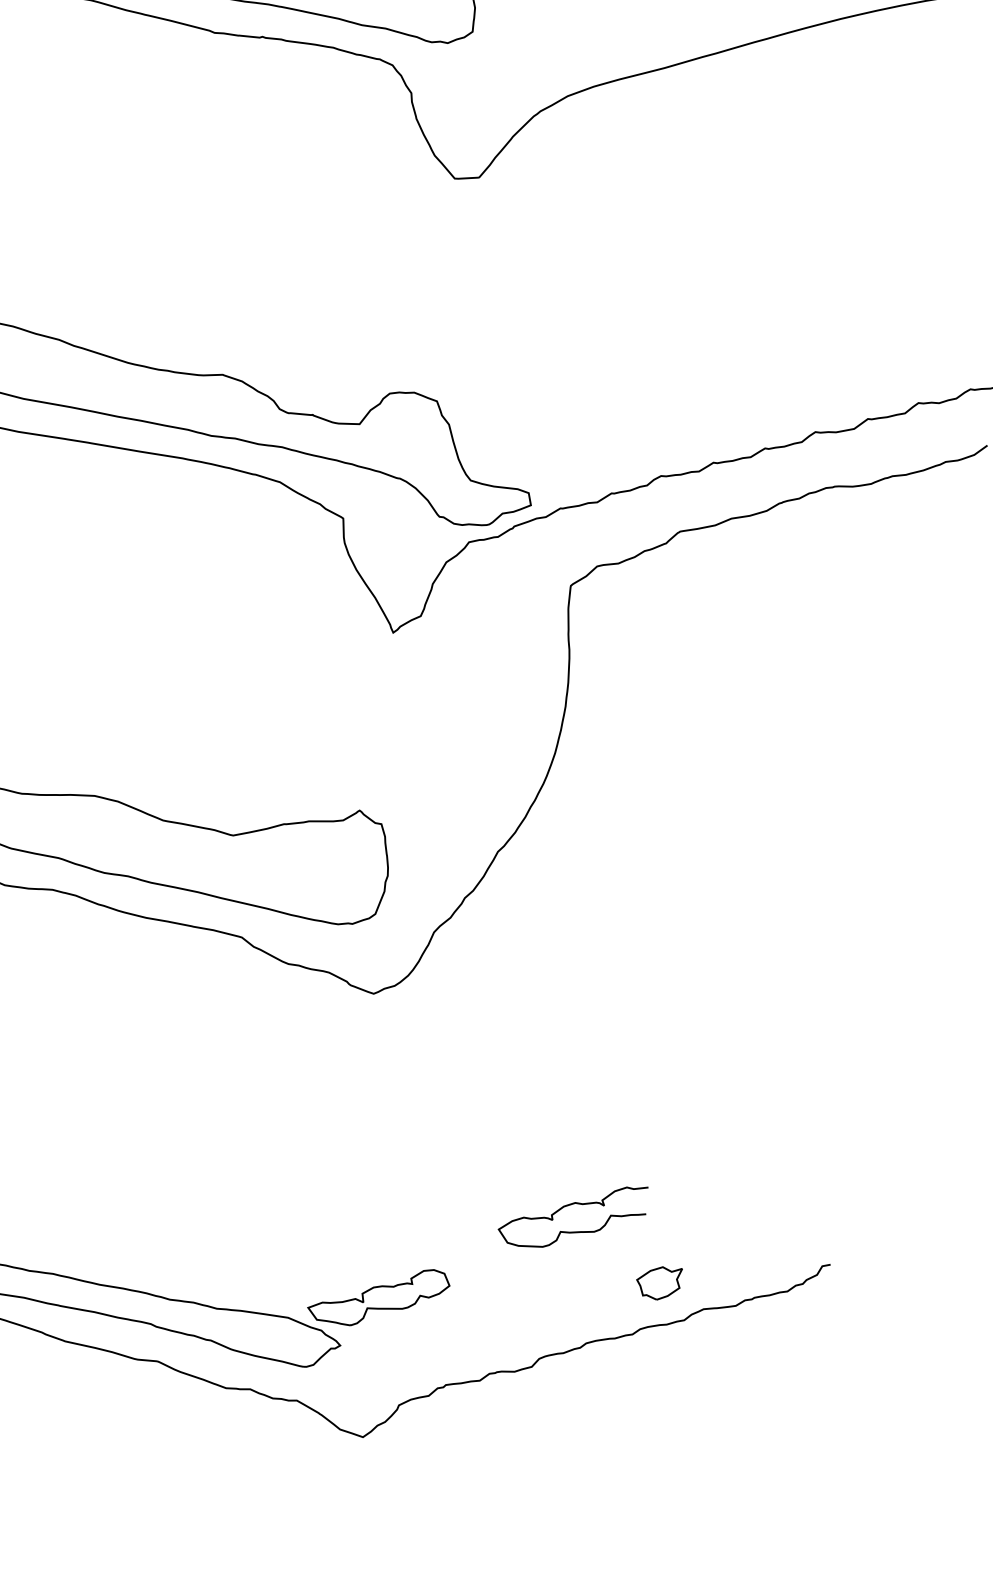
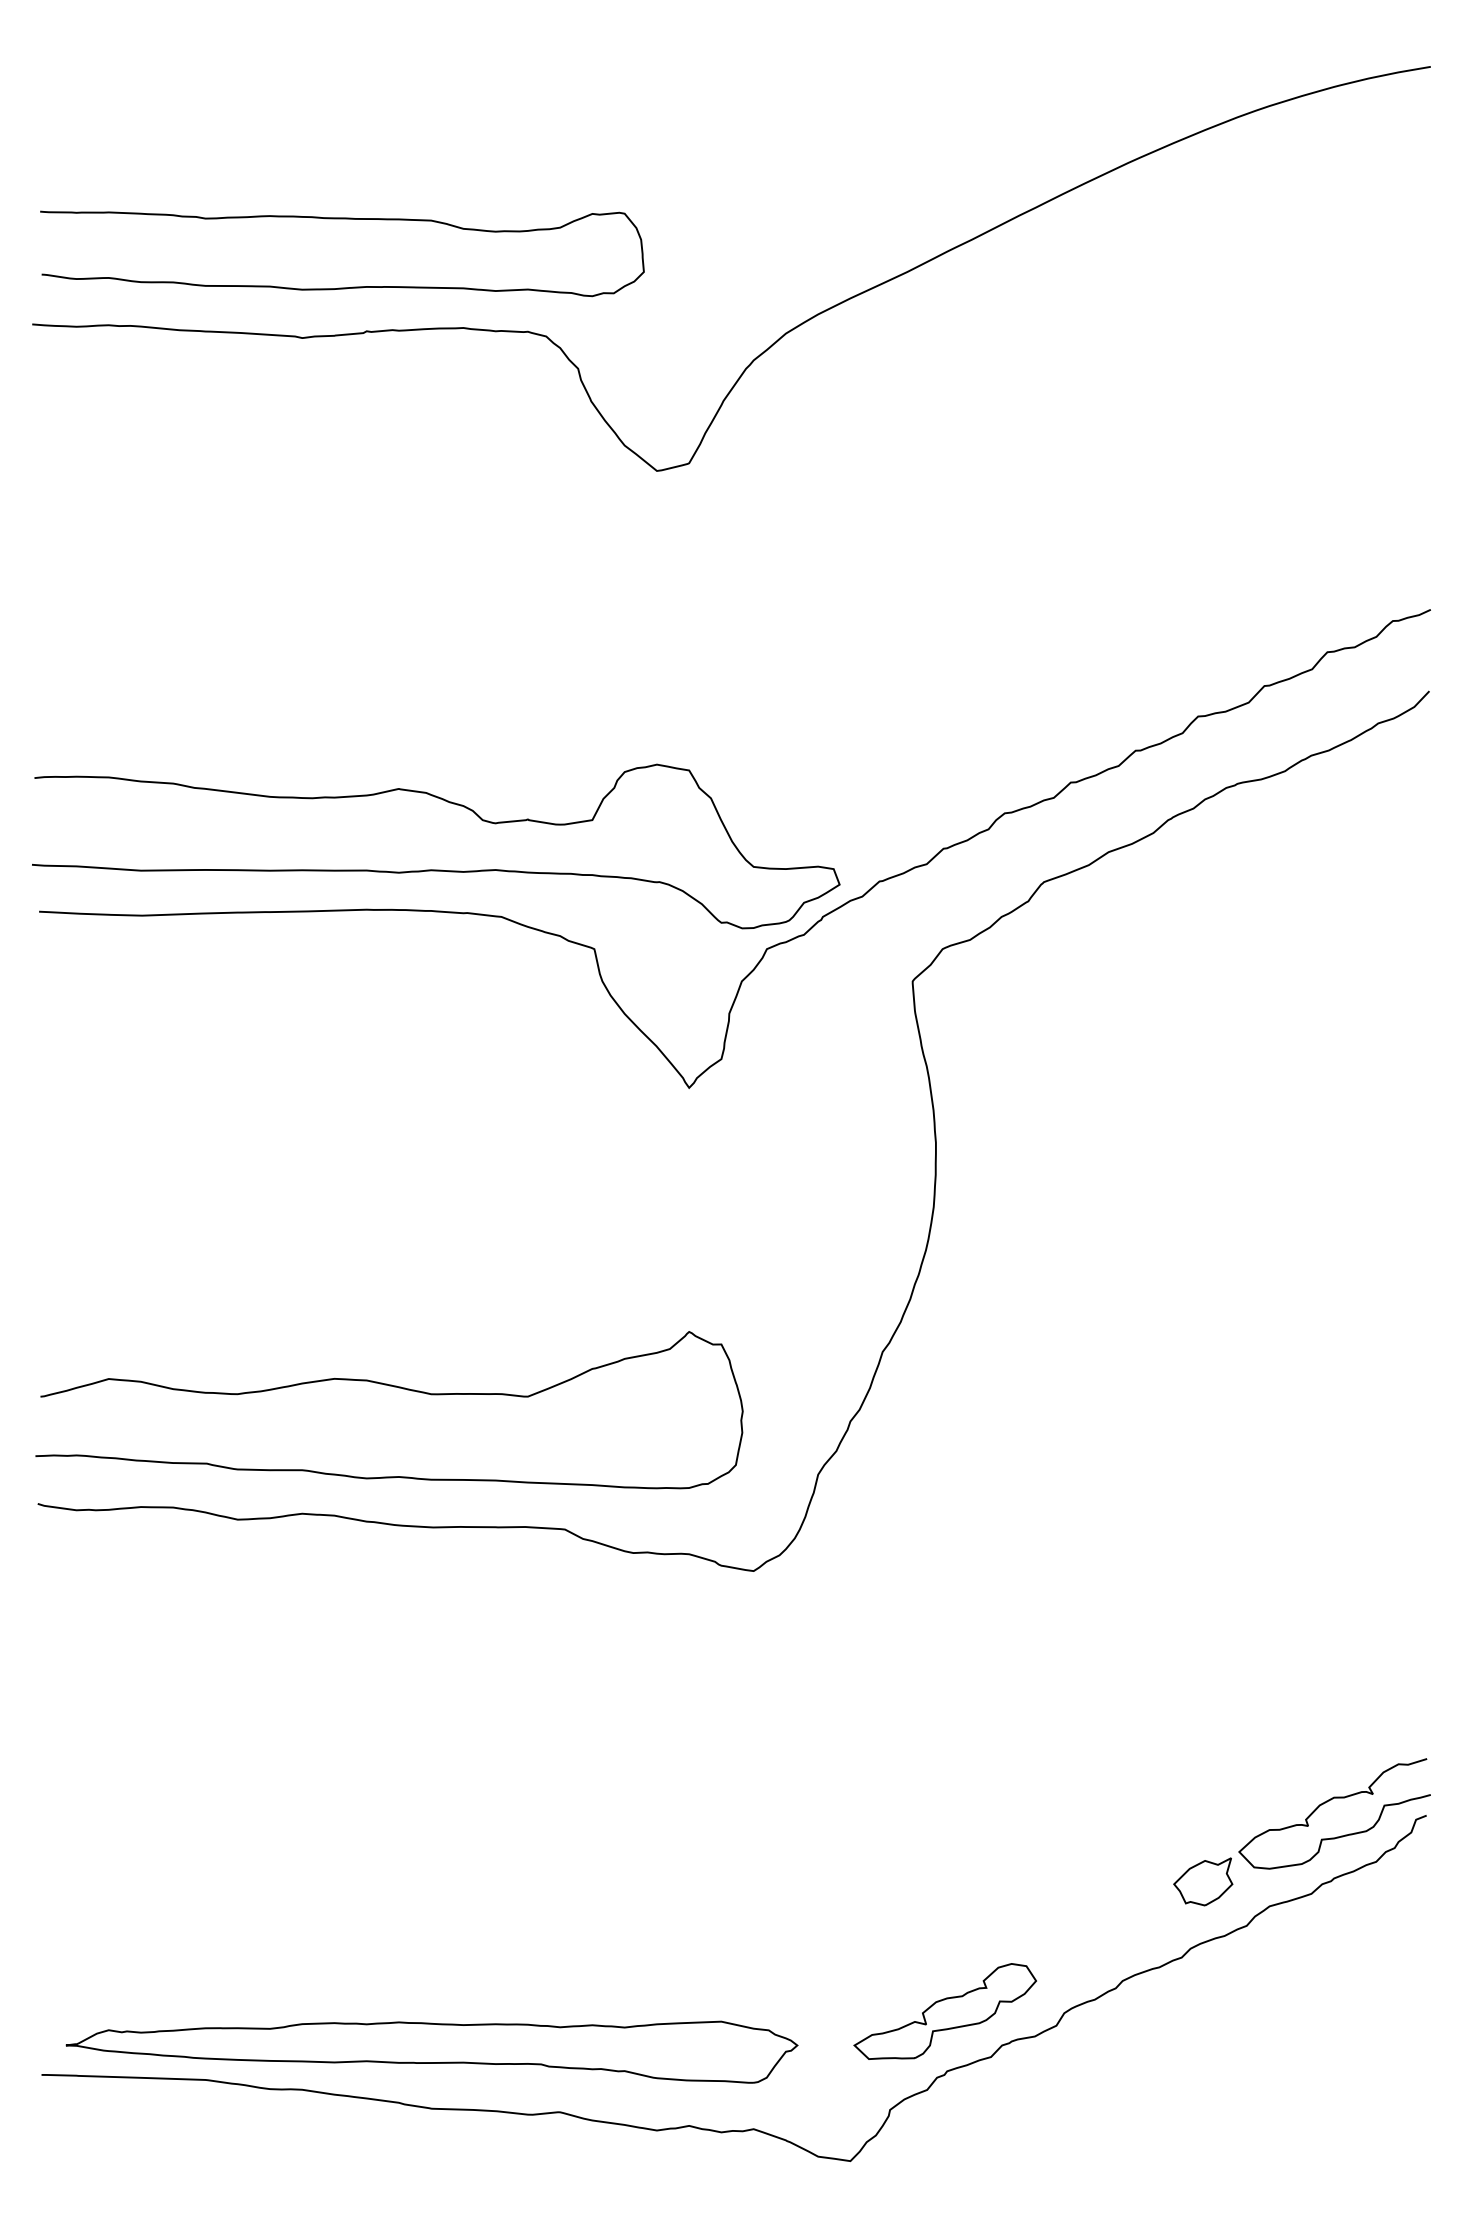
curve: (571, 1205) -> (1329, 1801), moved
part: (378, 1295) -> (944, 2011), moved

